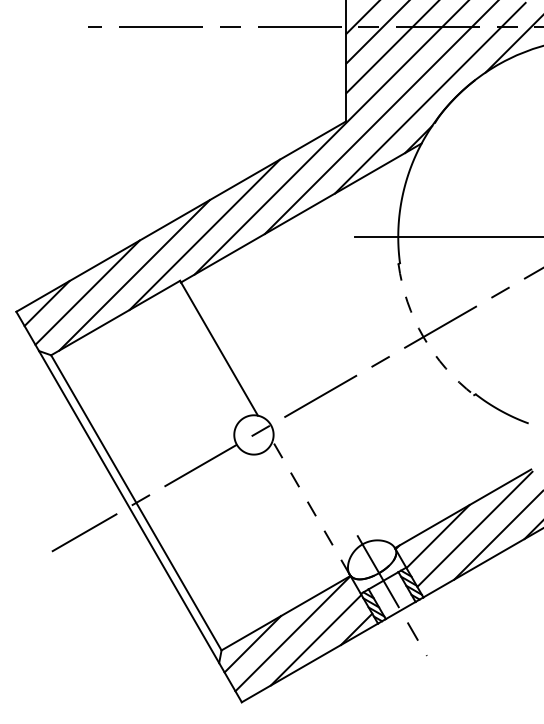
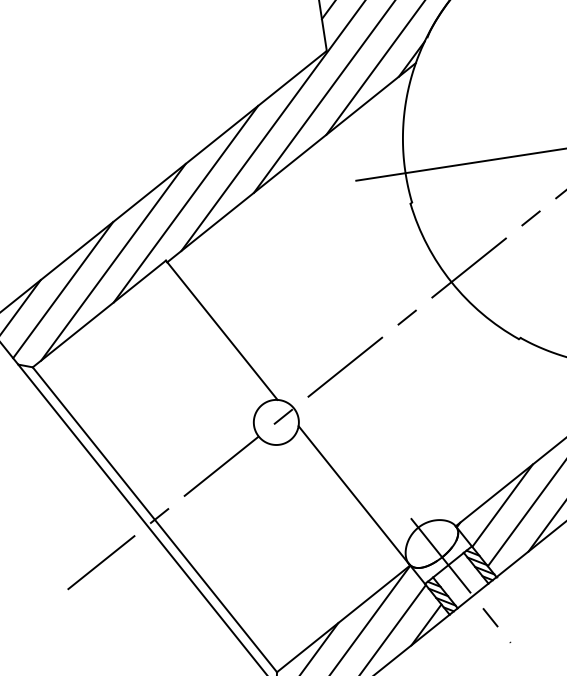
arc: (423, 337) -> (451, 282), dashed -> solid
line: (311, 507) -> (354, 494), dashed -> solid

